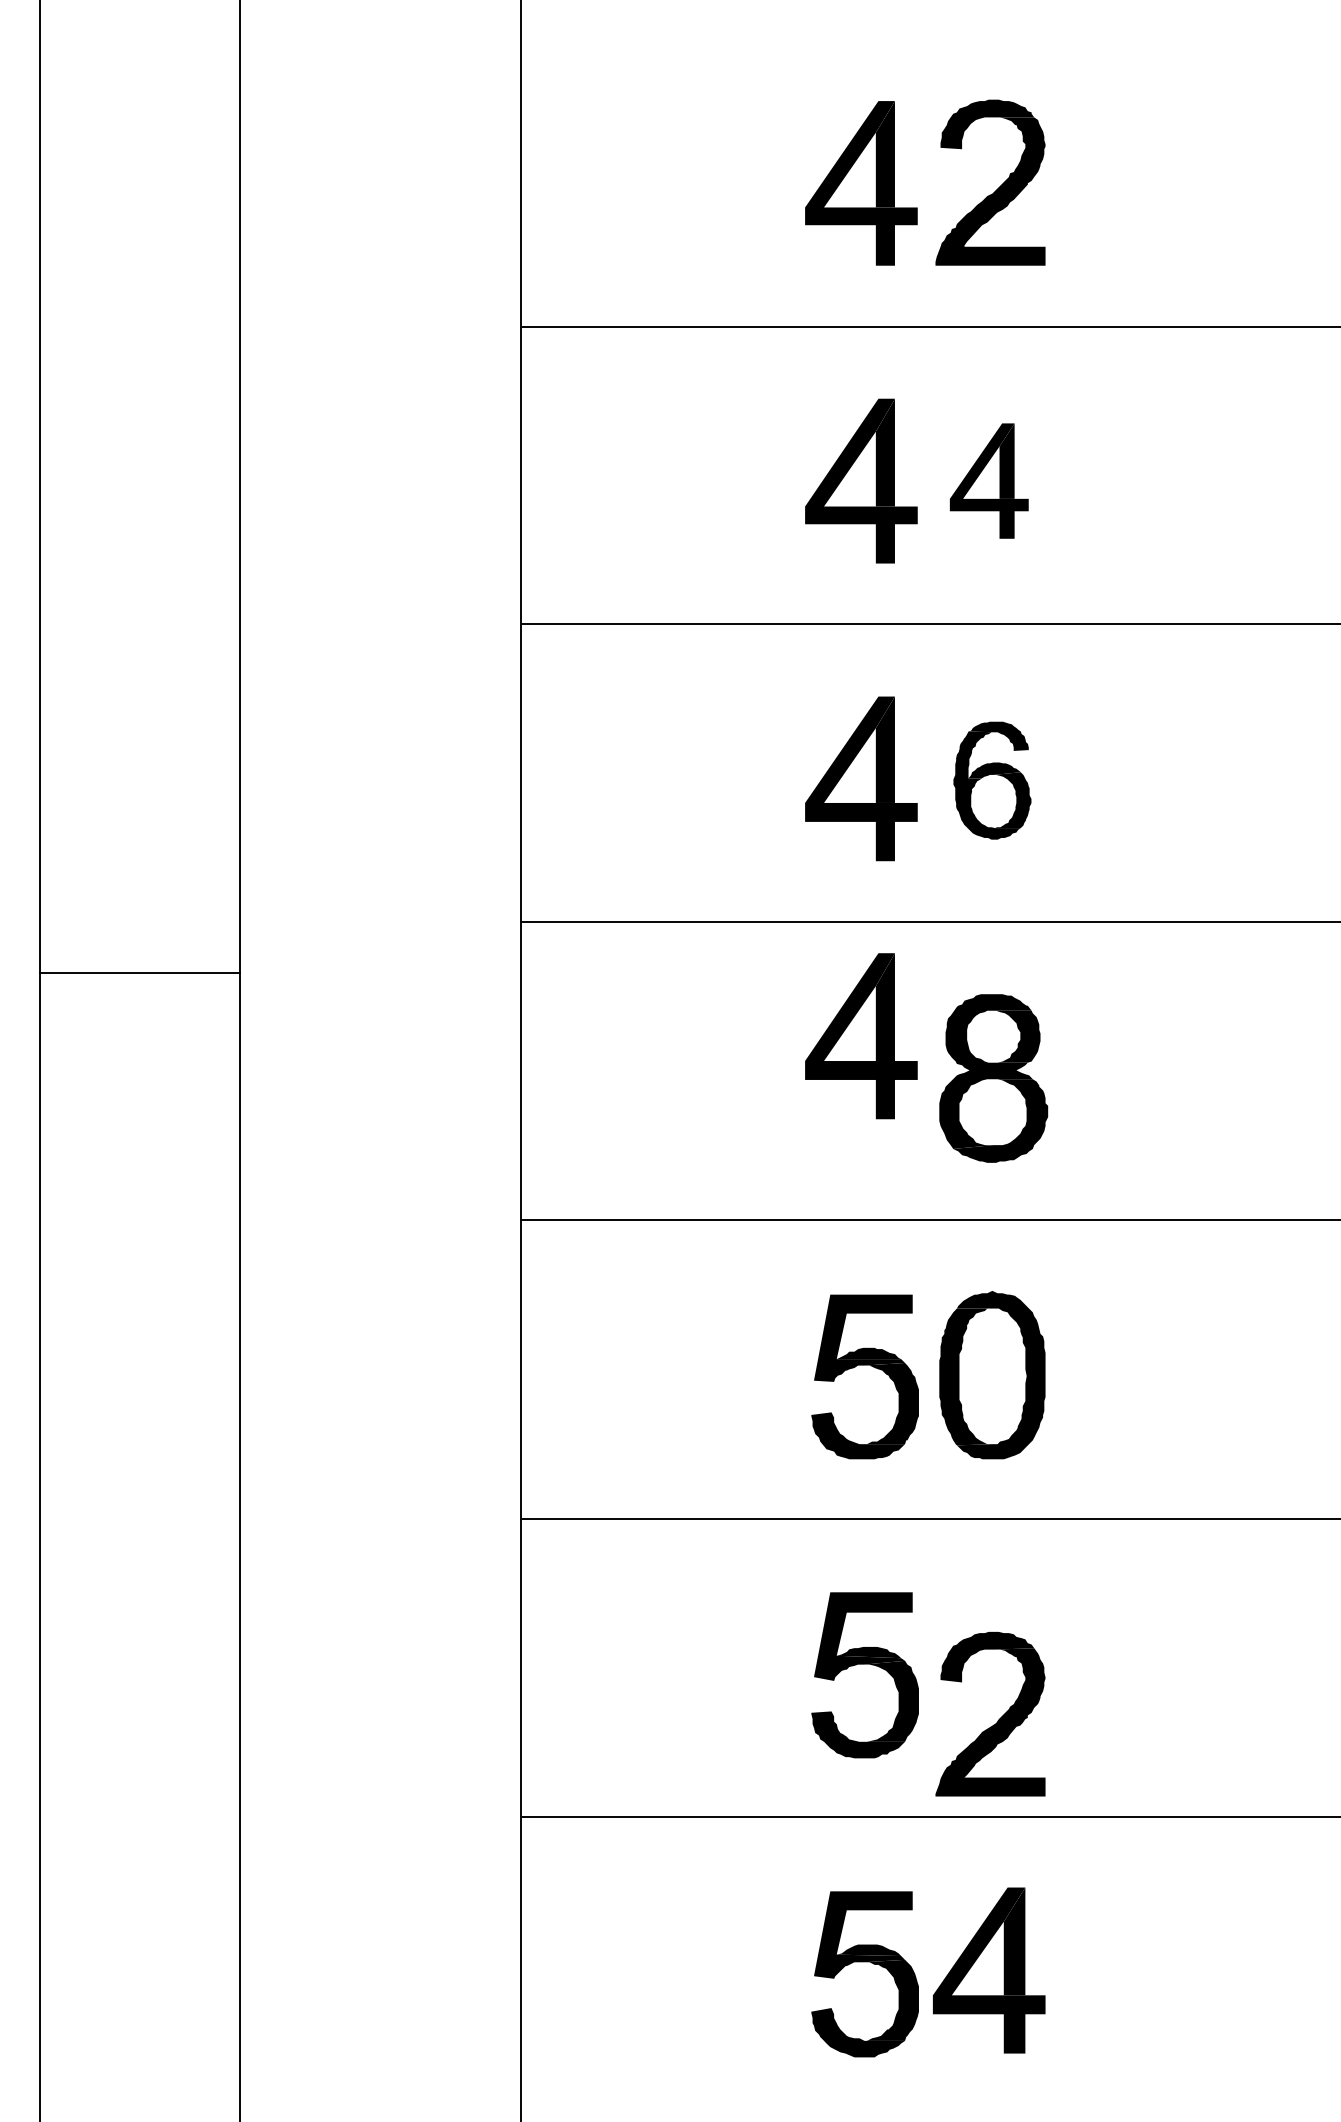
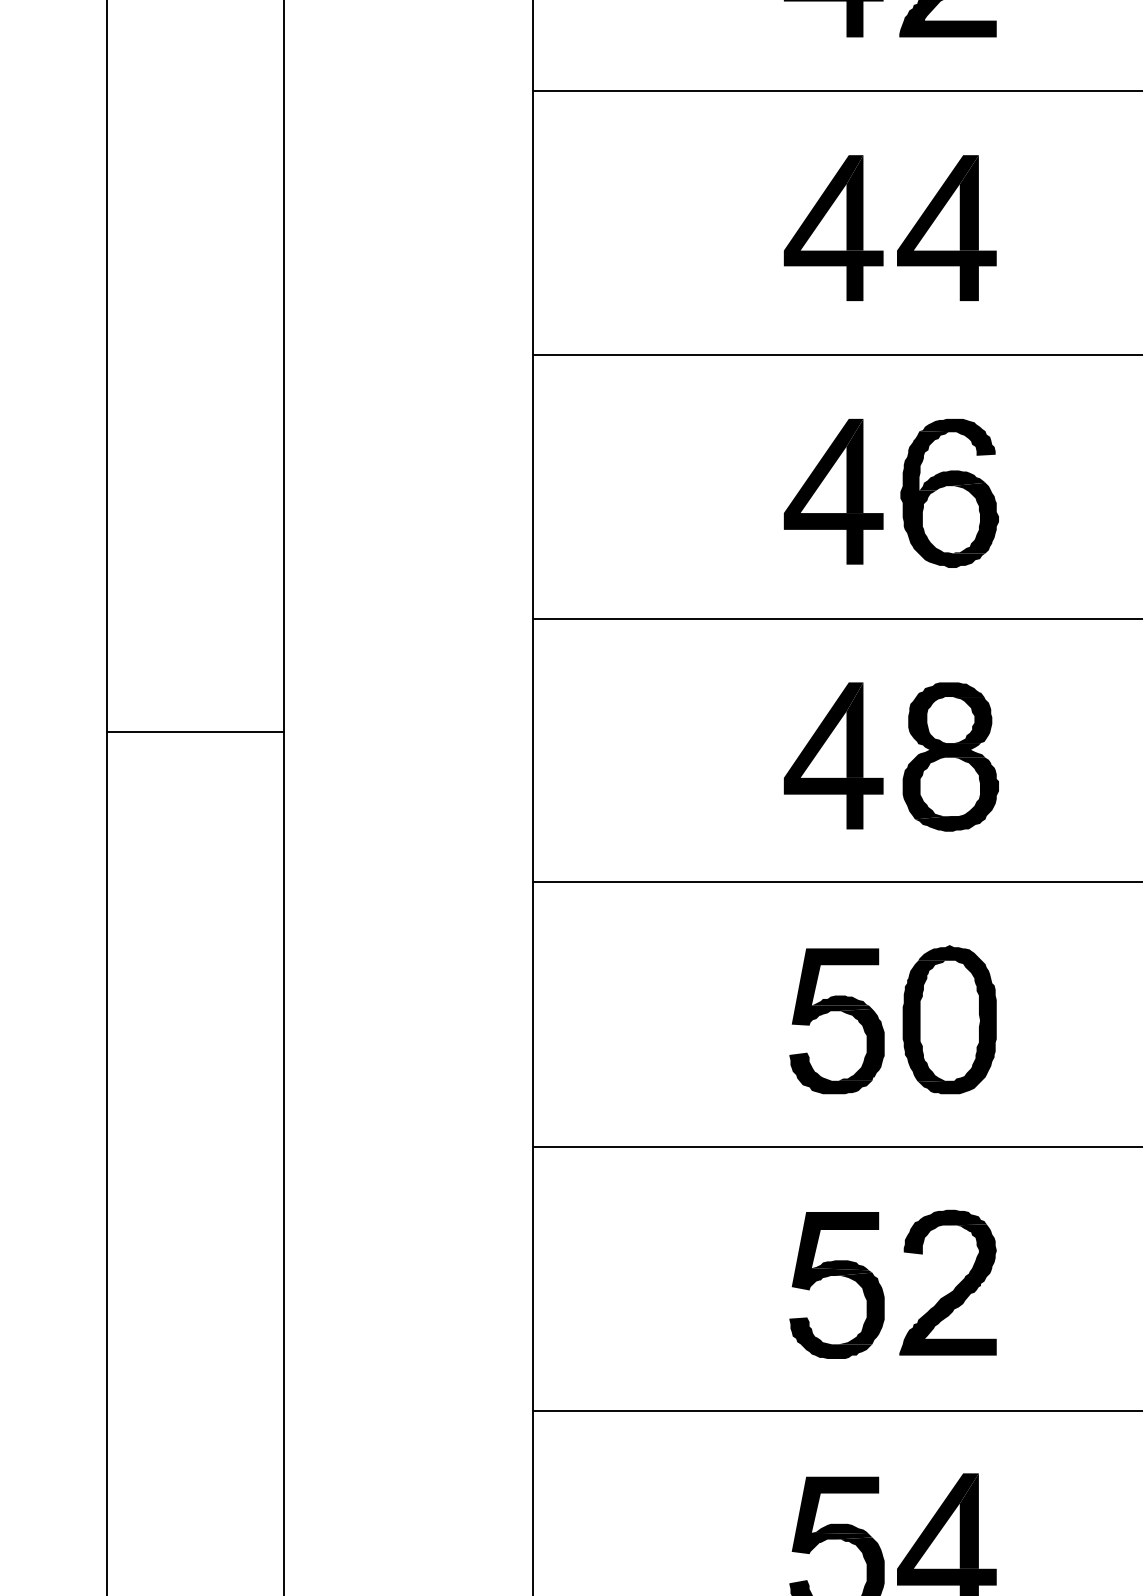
part: (989, 480) -> (947, 227), size x1.43
part: (992, 780) -> (949, 493), size x1.43
line: (140, 973) -> (195, 732), moved
part: (861, 1036) -> (833, 756), moved
part: (997, 1720) -> (954, 1288), moved

